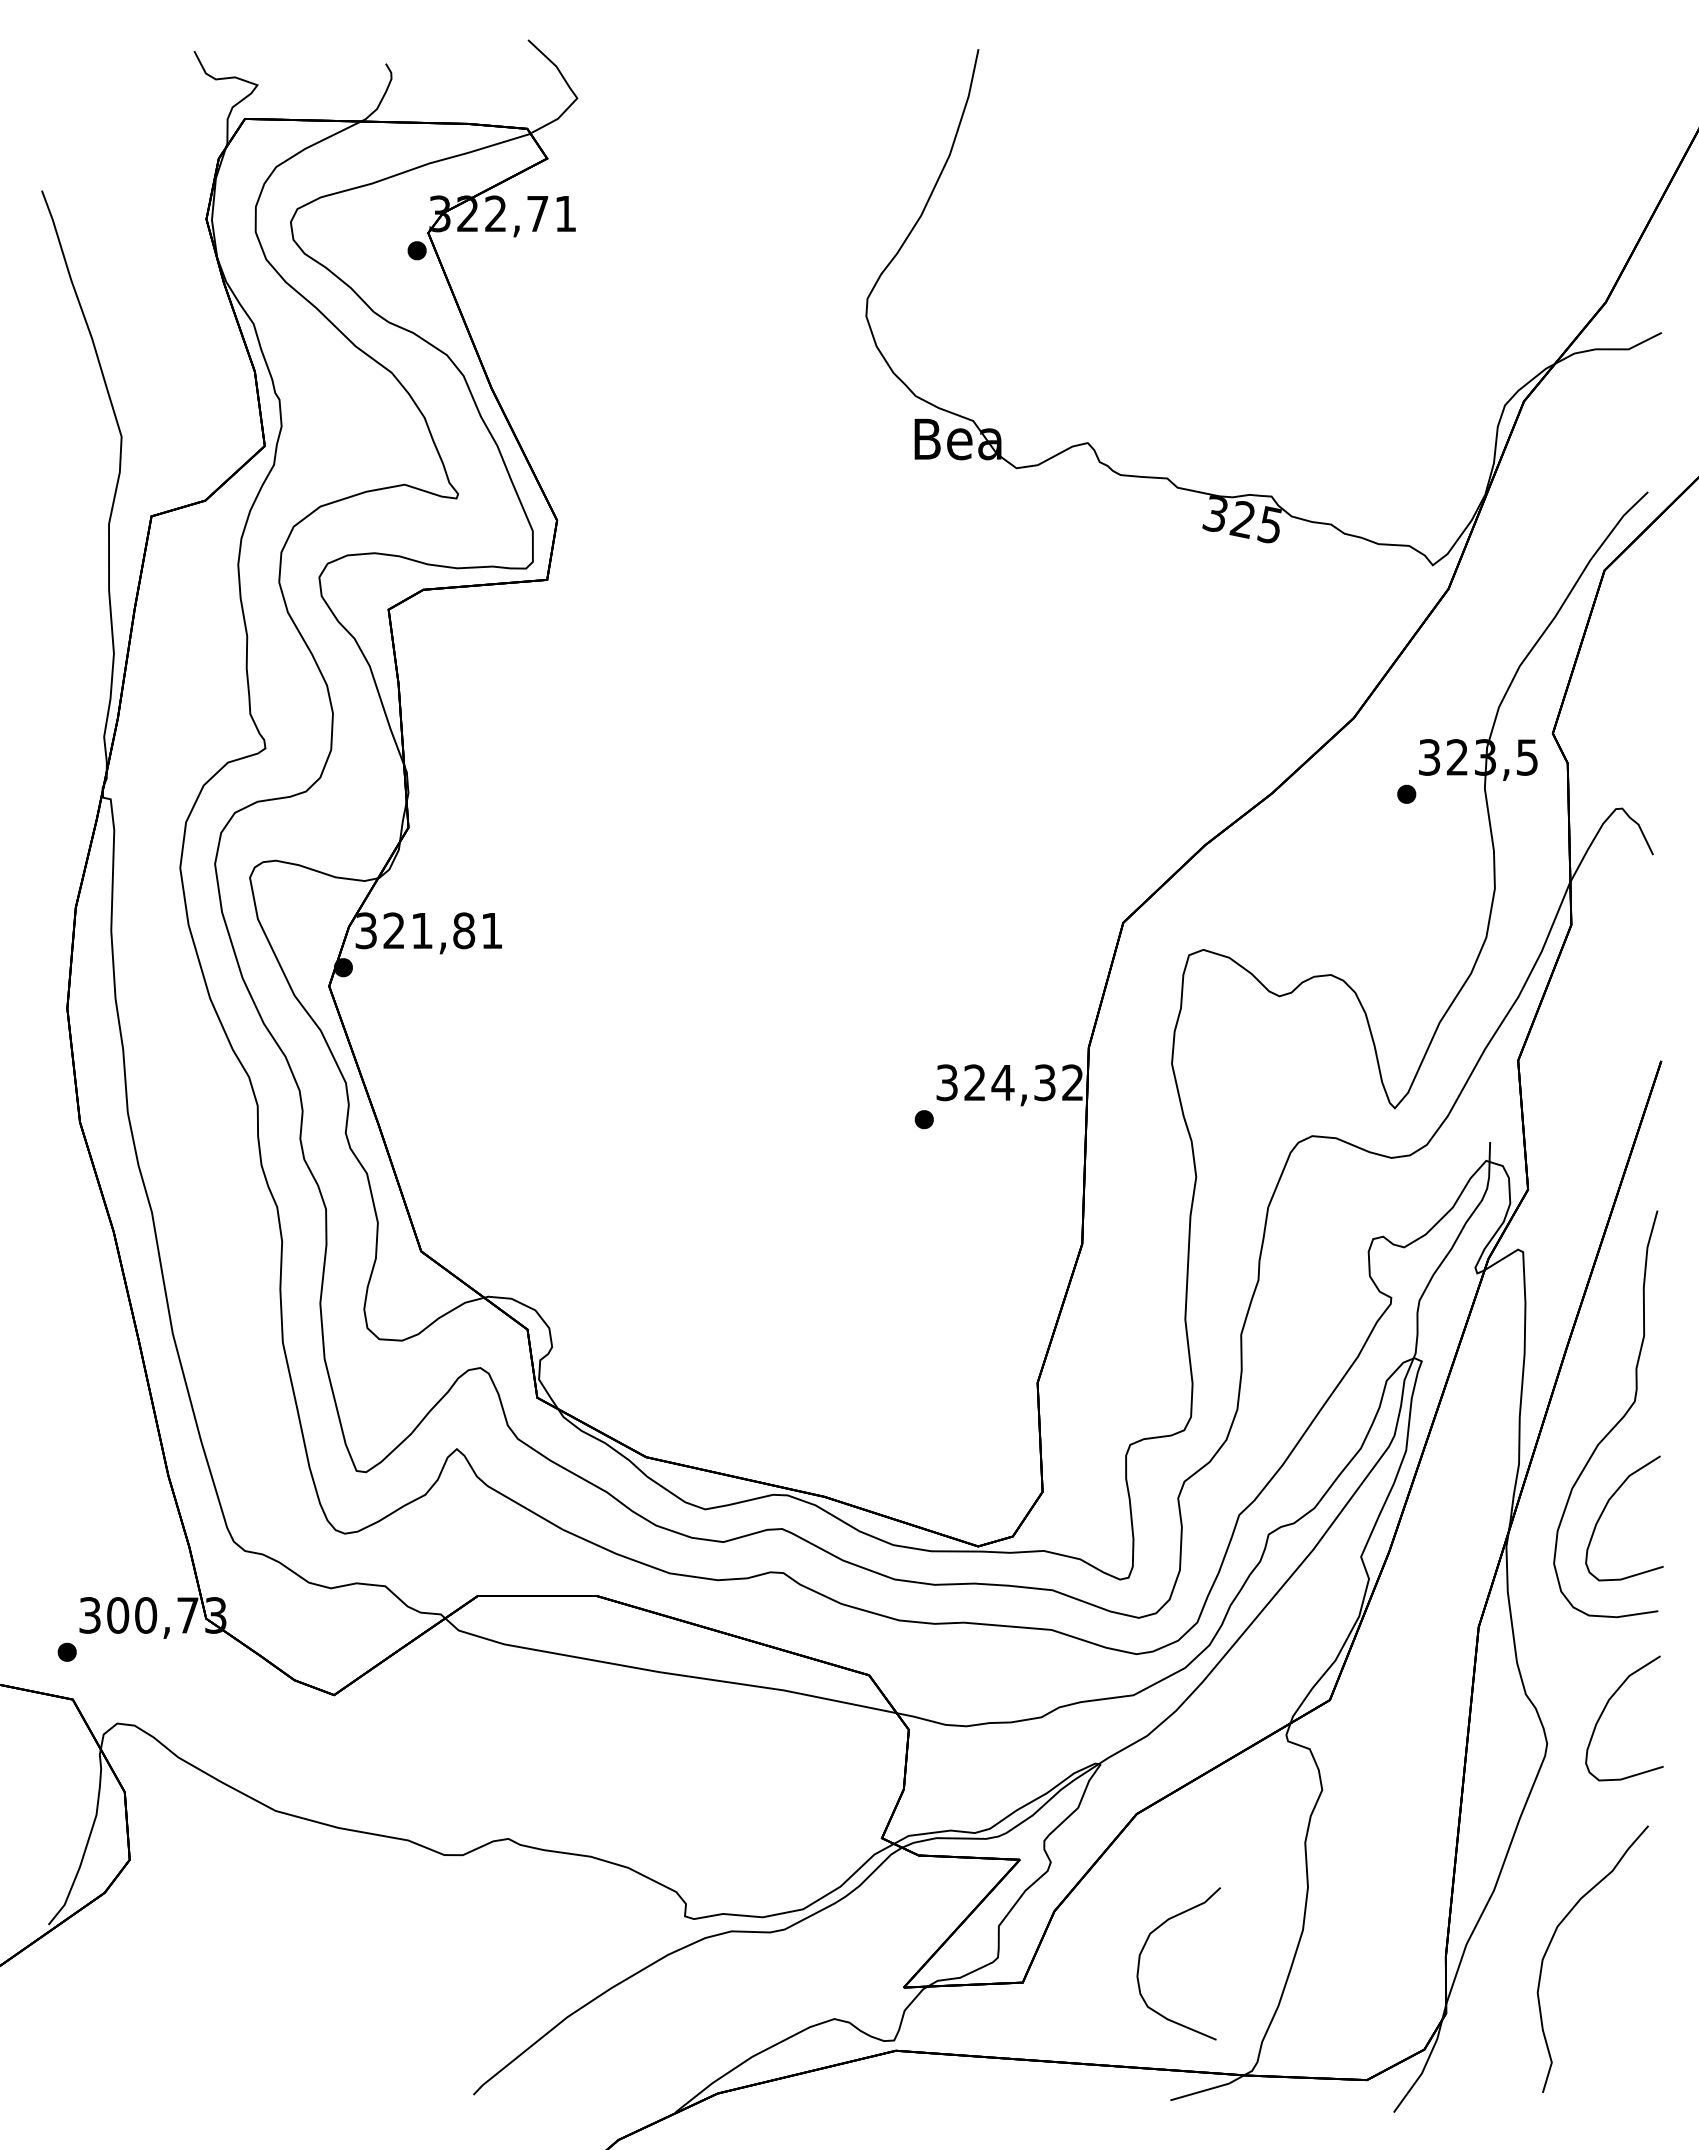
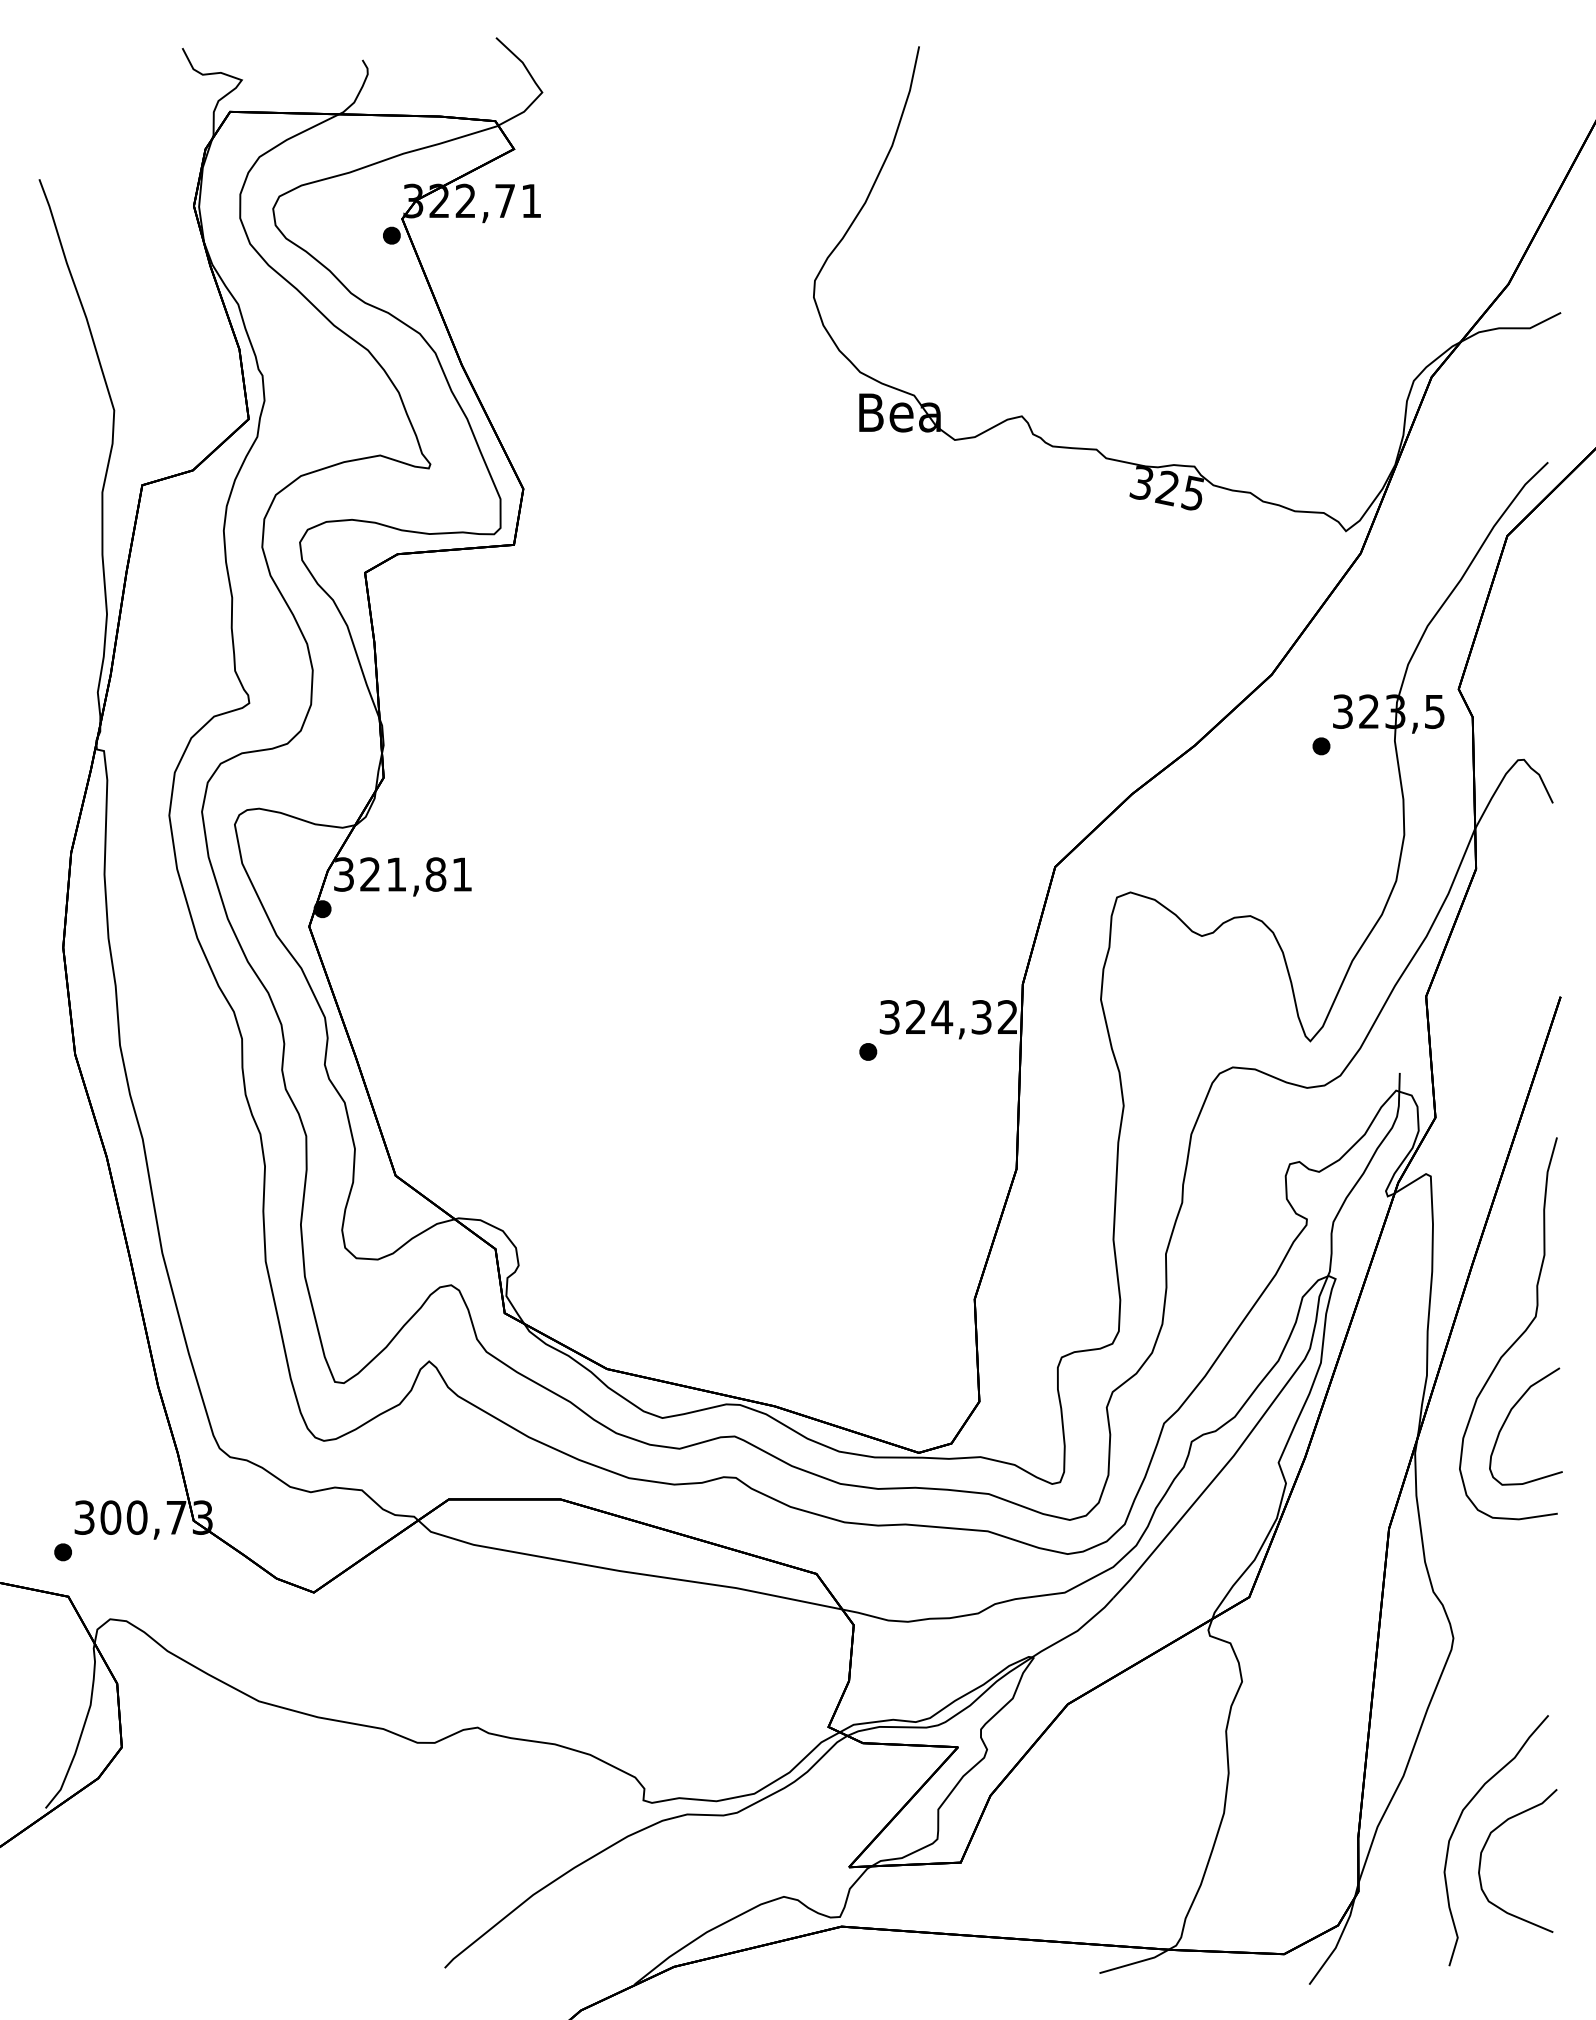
curve: (1605, 1709) -> (1508, 1606), removed
curve: (1143, 1950) -> (1484, 1848), moved

